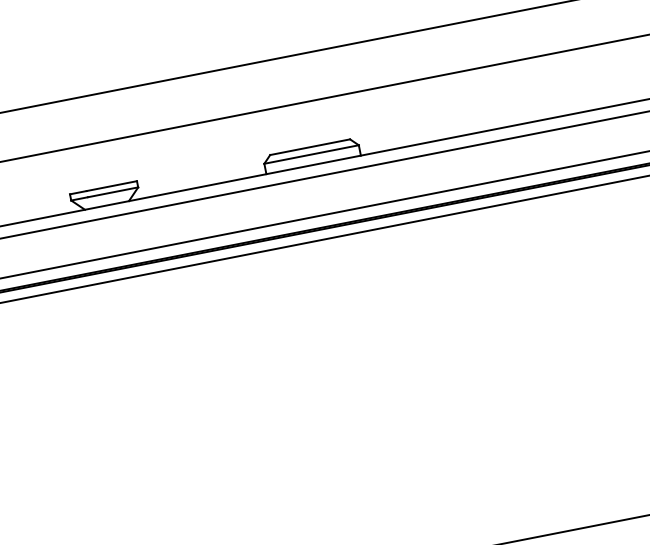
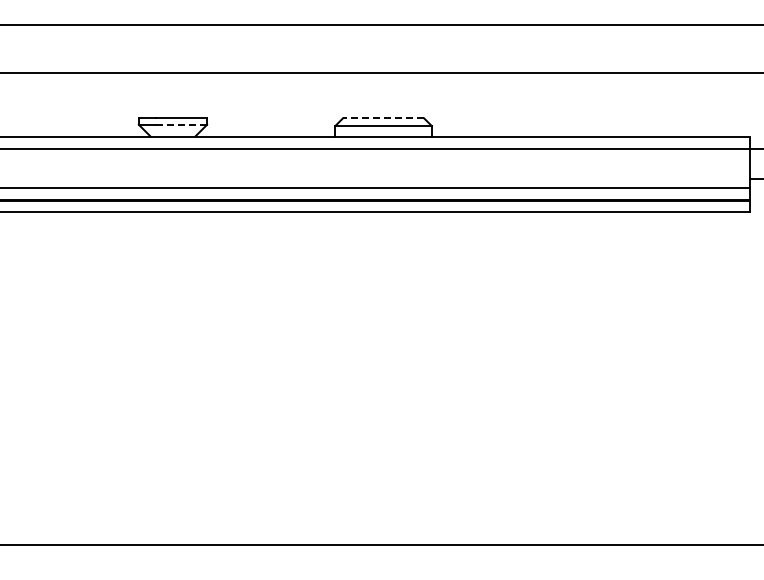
line: (310, 147) -> (383, 118), solid -> dashed
line: (113, 192) -> (181, 124), solid -> dashed

